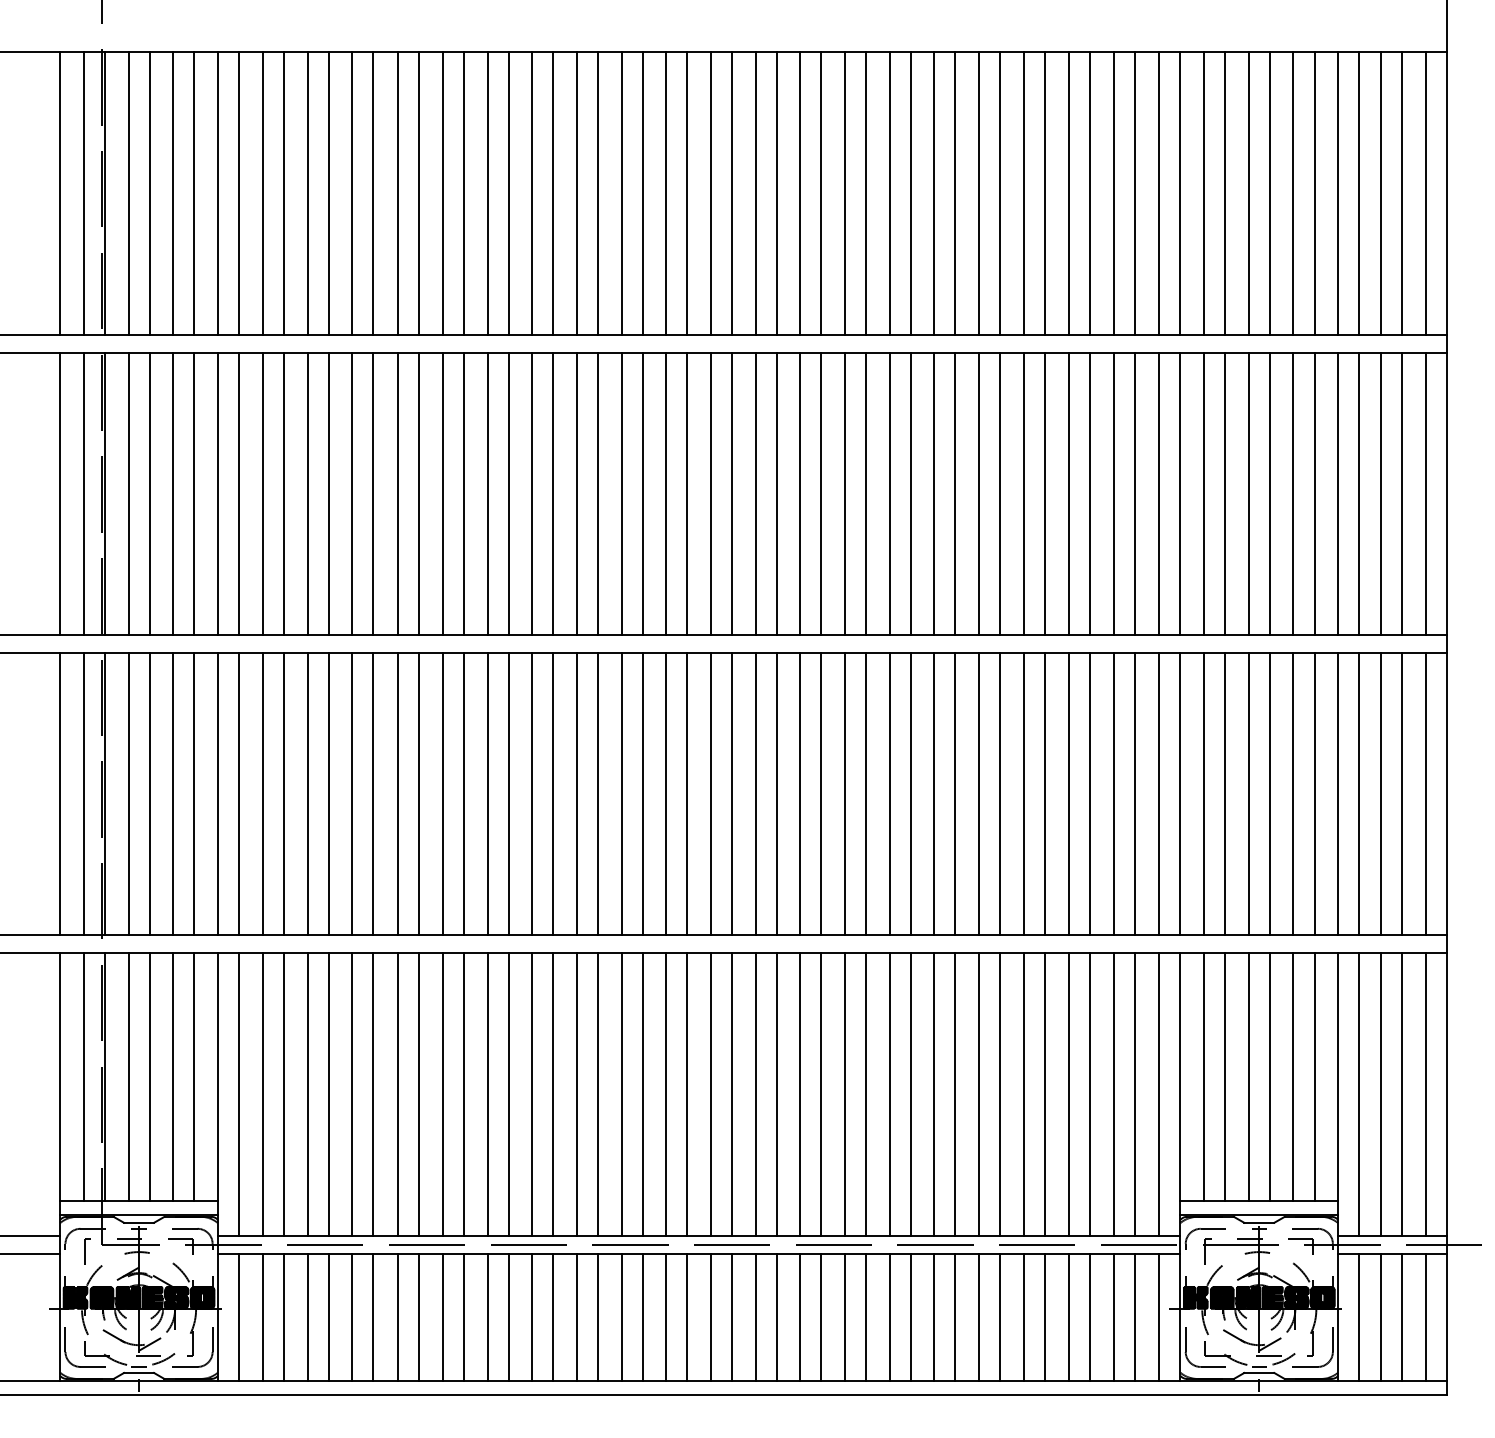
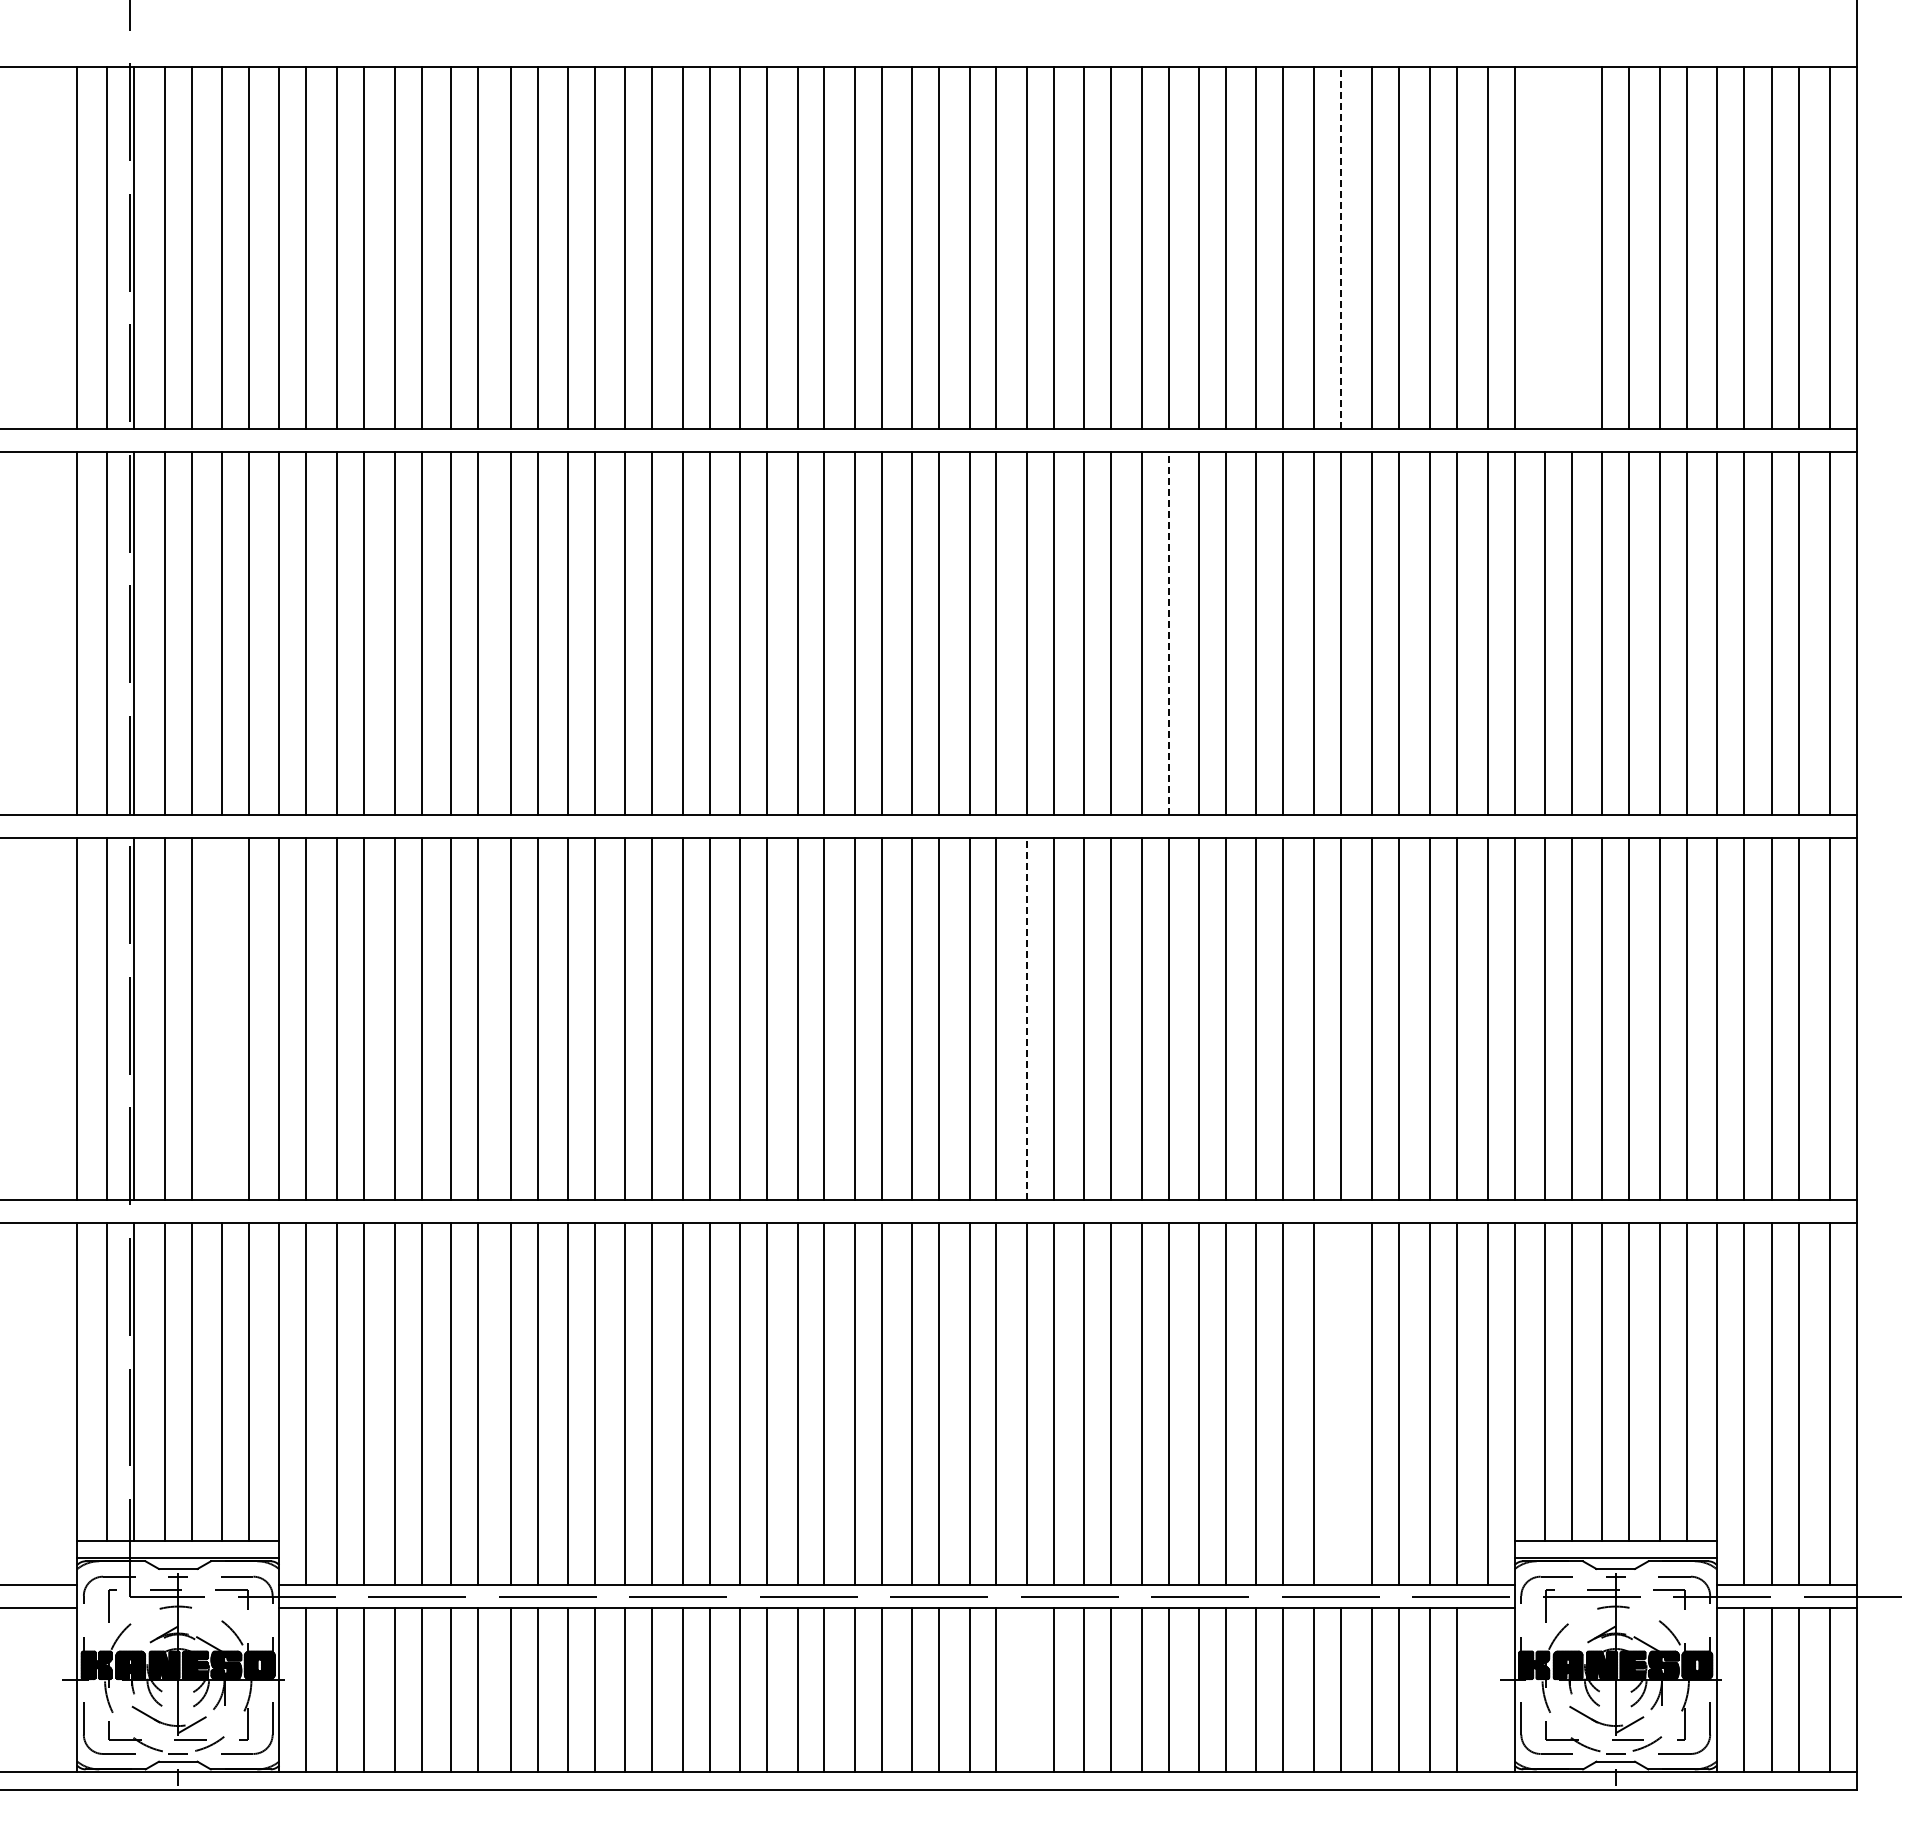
line: (1044, 192) -> (1340, 247), solid -> dashed
line: (1203, 192) -> (1544, 247), removed
line: (1224, 192) -> (1571, 247), removed
line: (910, 493) -> (1168, 632), solid -> dashed
line: (173, 793) -> (222, 1018), removed
line: (800, 793) -> (1026, 1018), solid -> dashed
line: (1044, 1094) -> (1340, 1404), removed
line: (800, 1317) -> (1026, 1690), removed
line: (1159, 1317) -> (1487, 1690), removed

